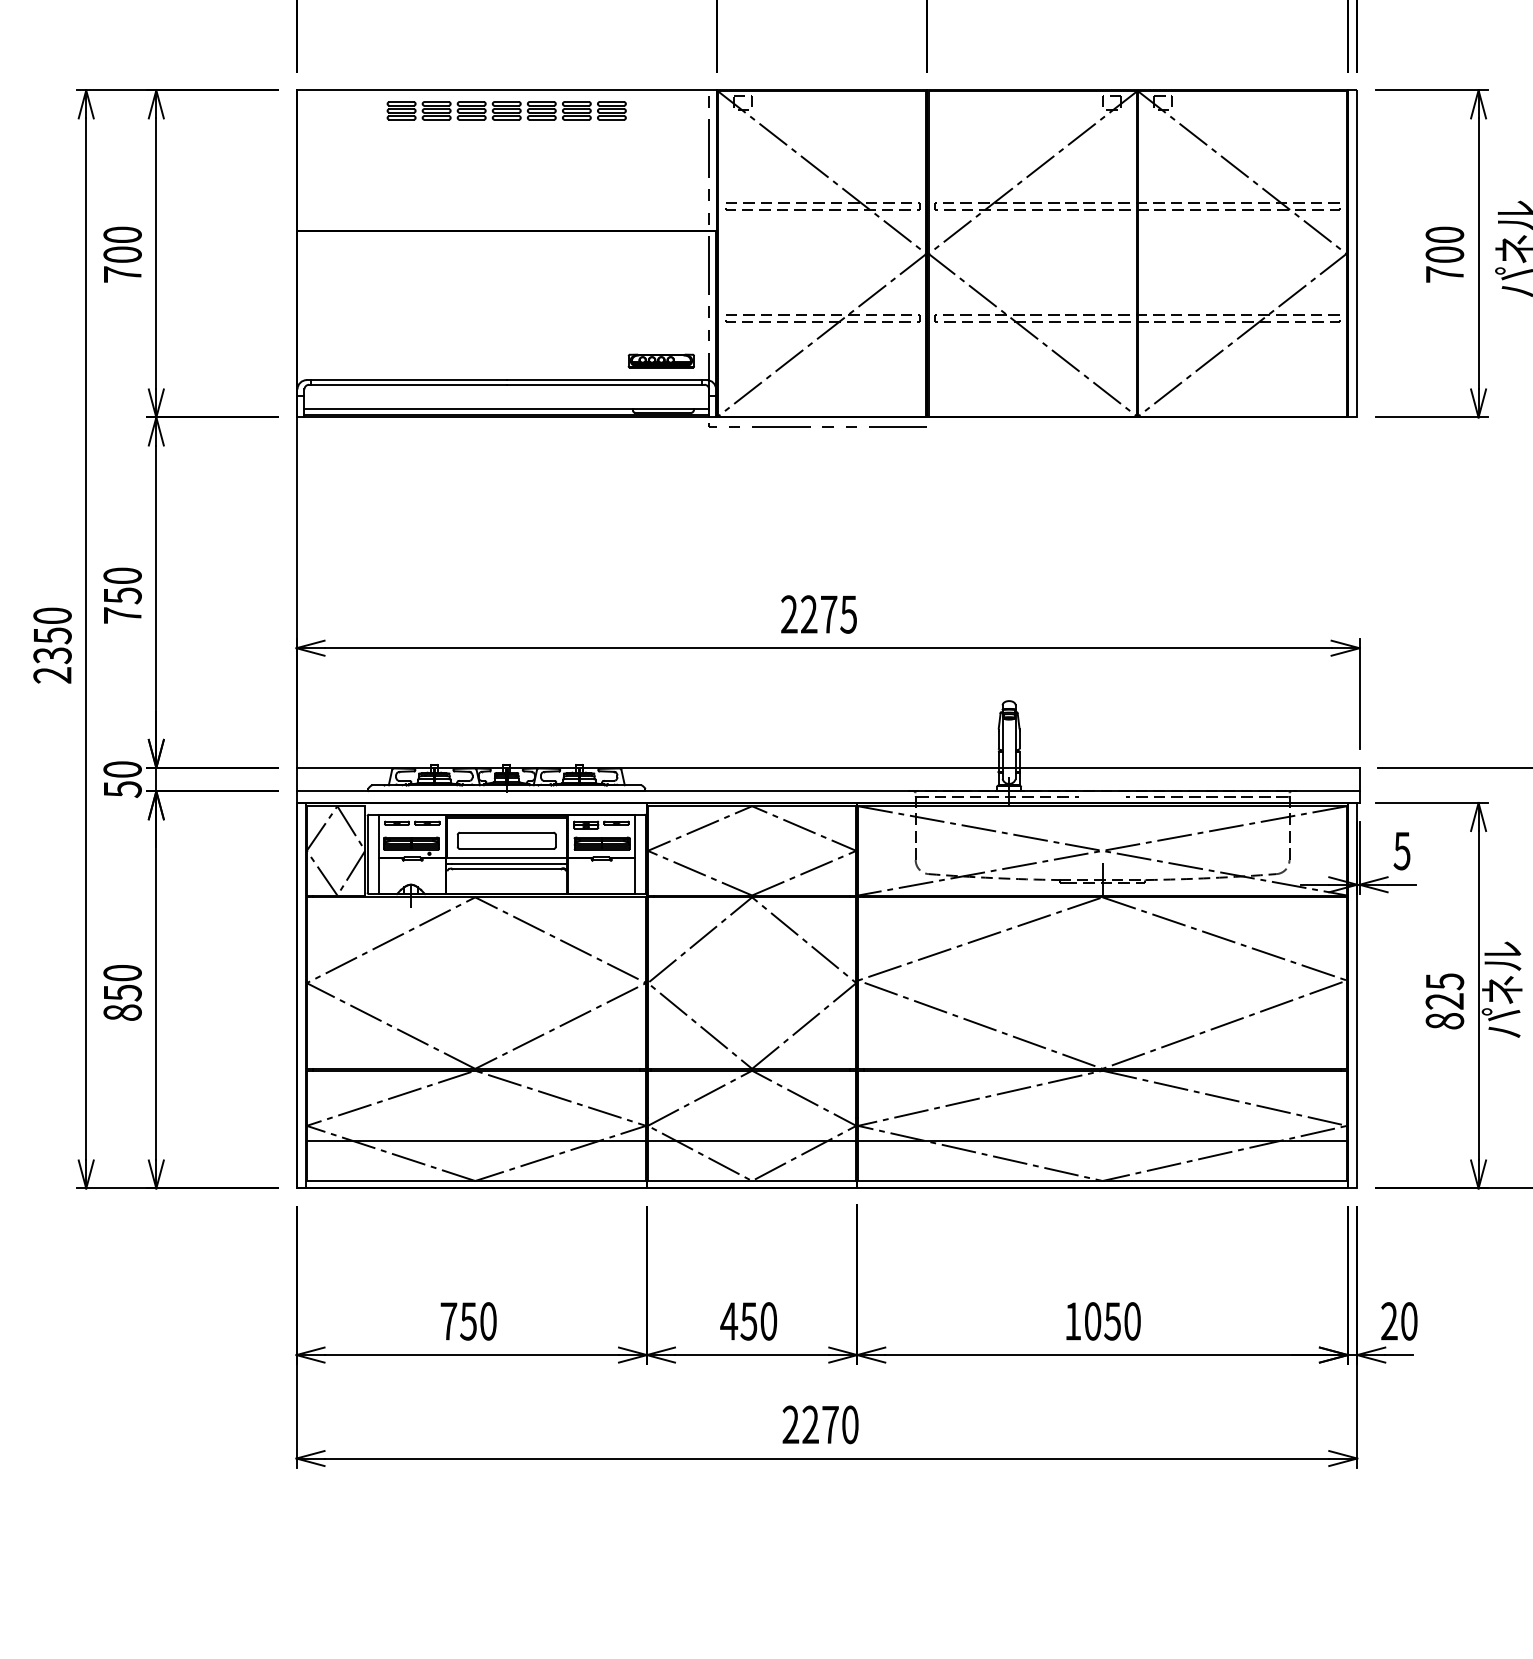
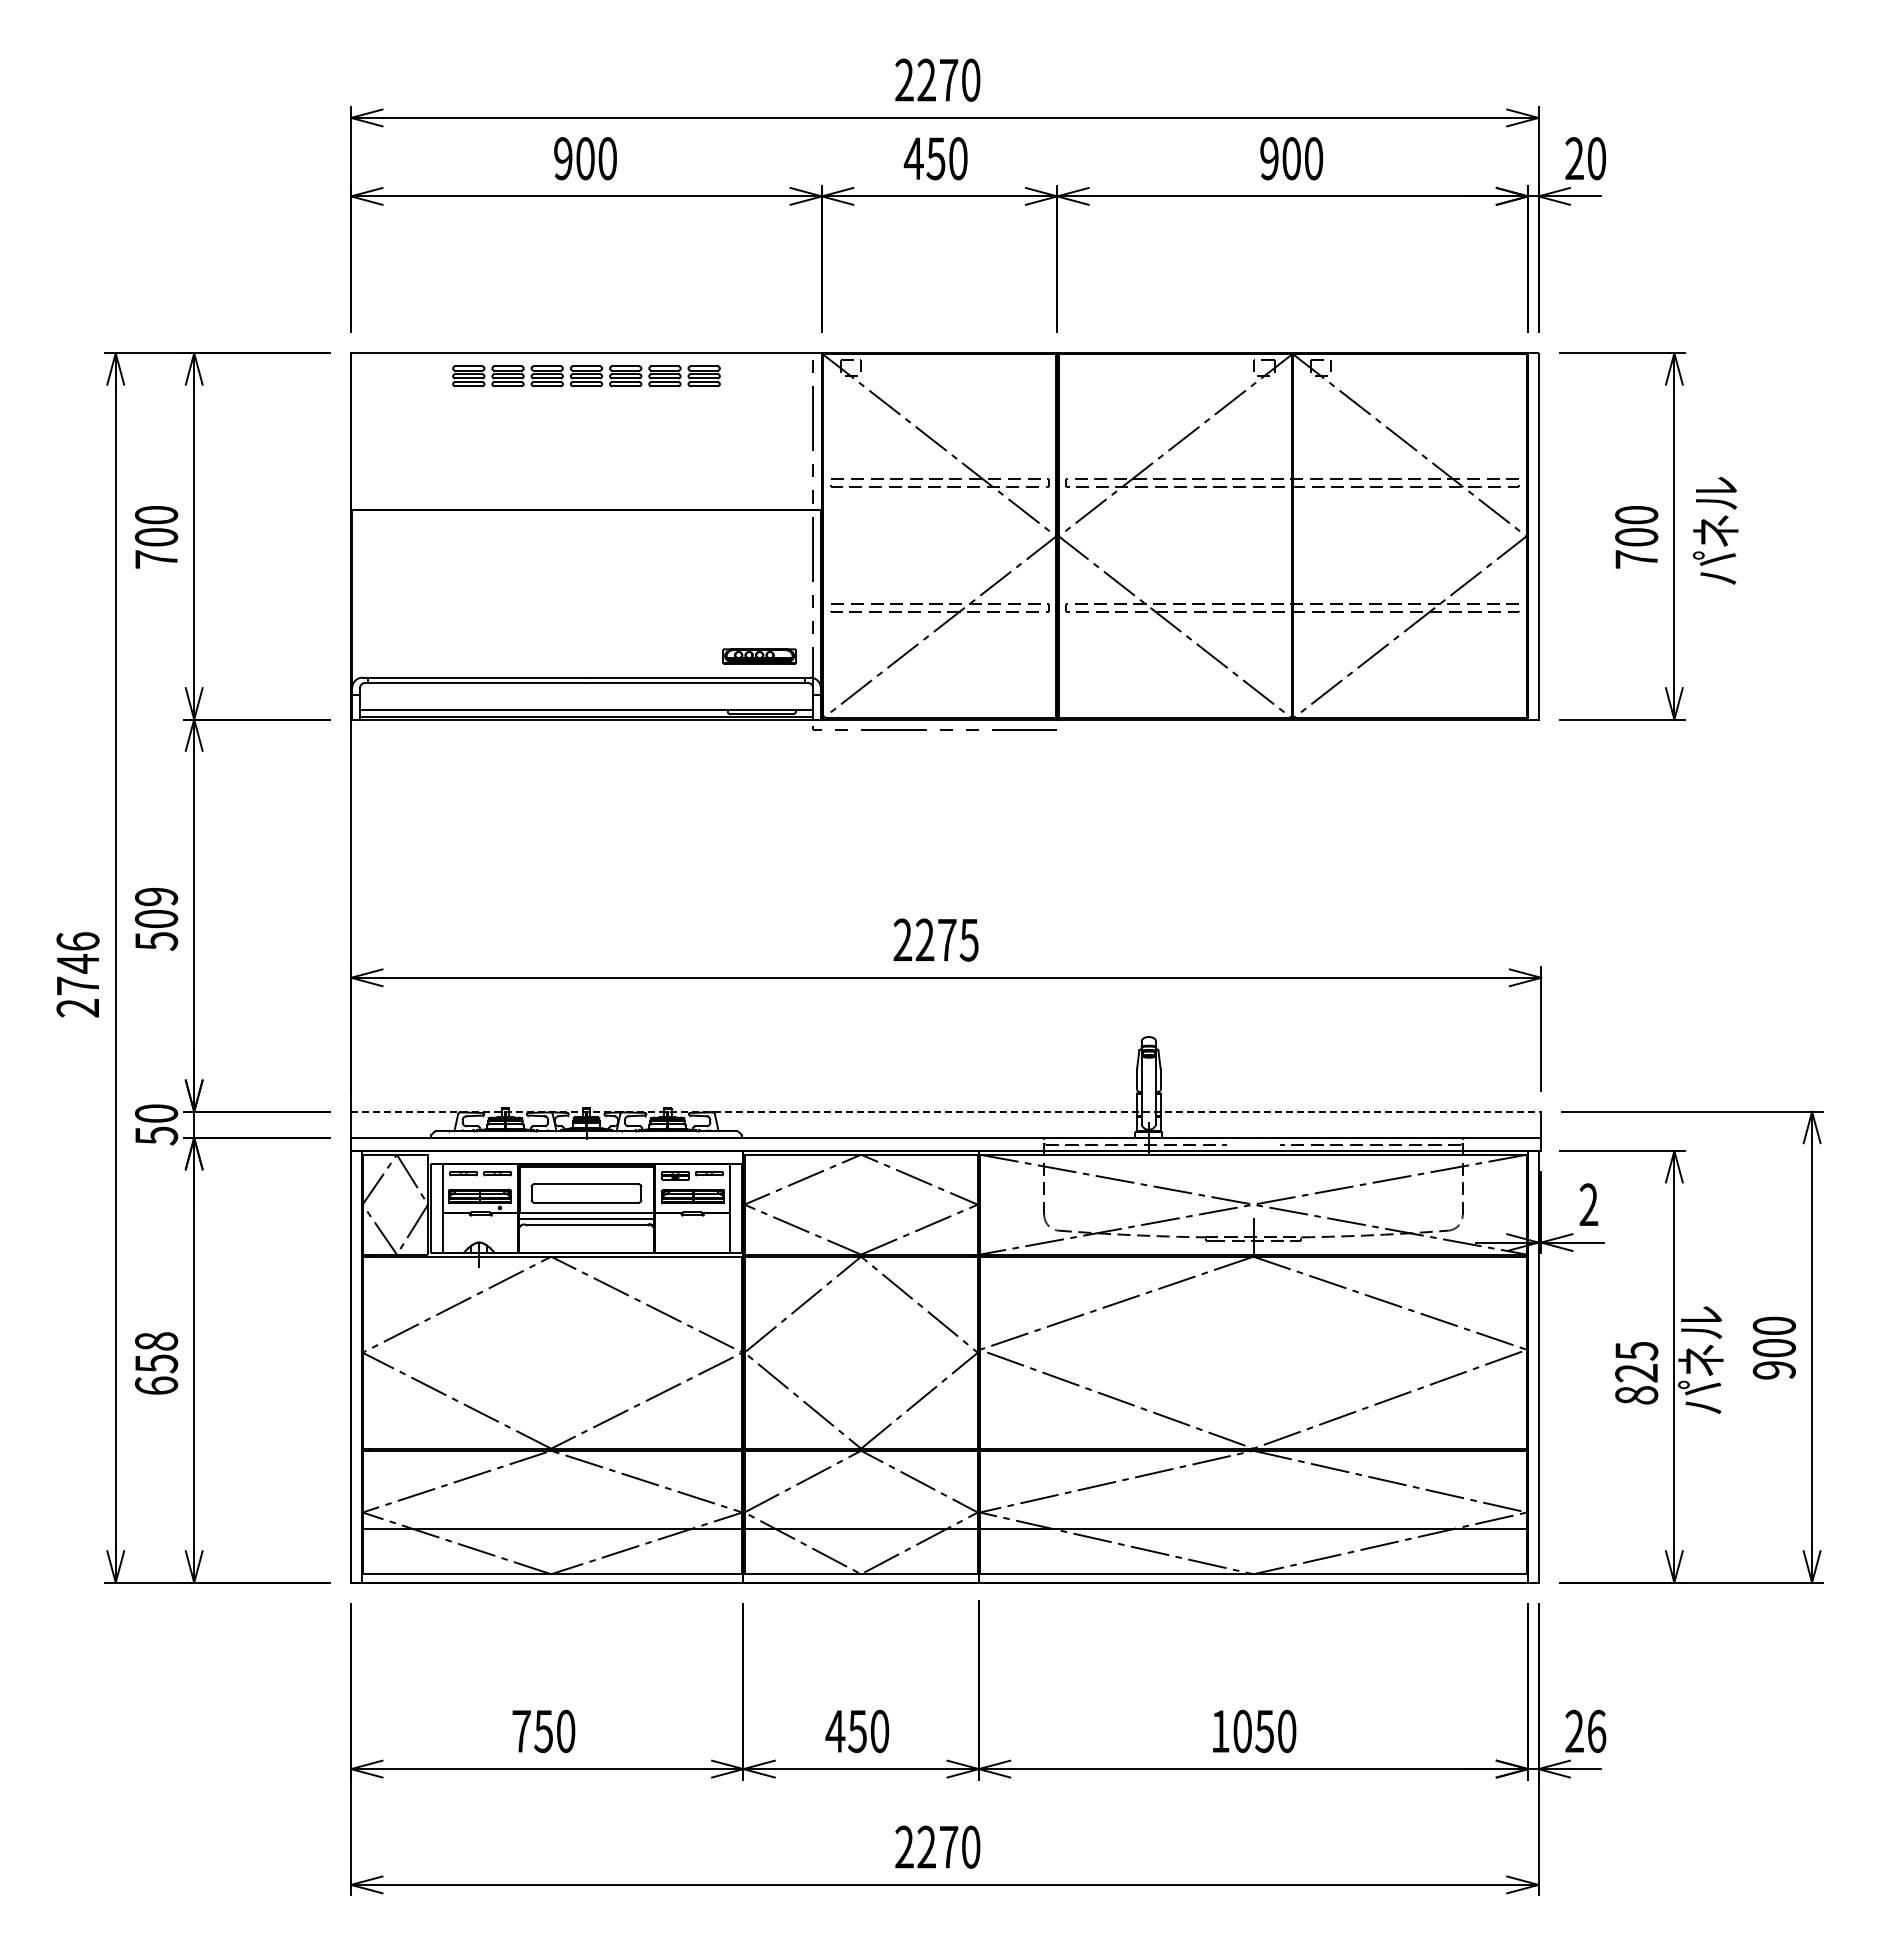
text: (122, 595) -> (156, 918), 750 -> 509
text: (52, 635) -> (77, 963), 2350 -> 2746
line: (828, 767) -> (946, 1111), solid -> dashed
text: (1401, 850) -> (1588, 1204), 5 -> 2
text: (122, 992) -> (156, 1363), 850 -> 658
text: (1409, 1320) -> (1596, 1730), 20 -> 26

